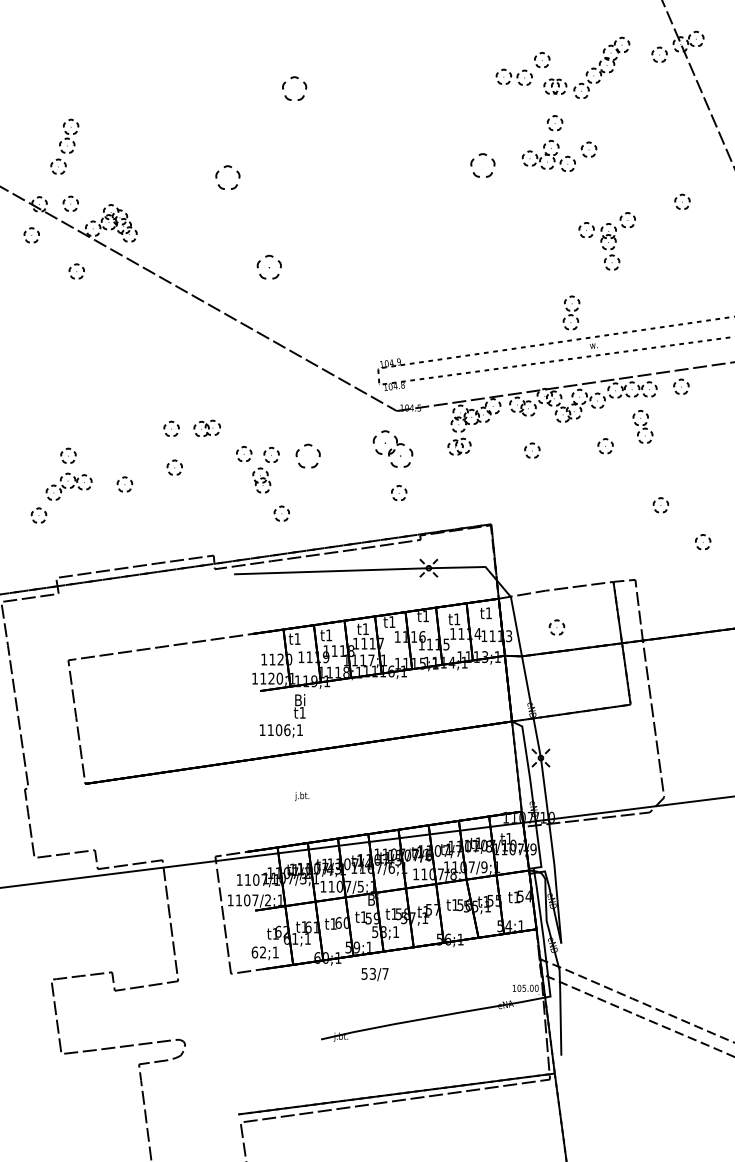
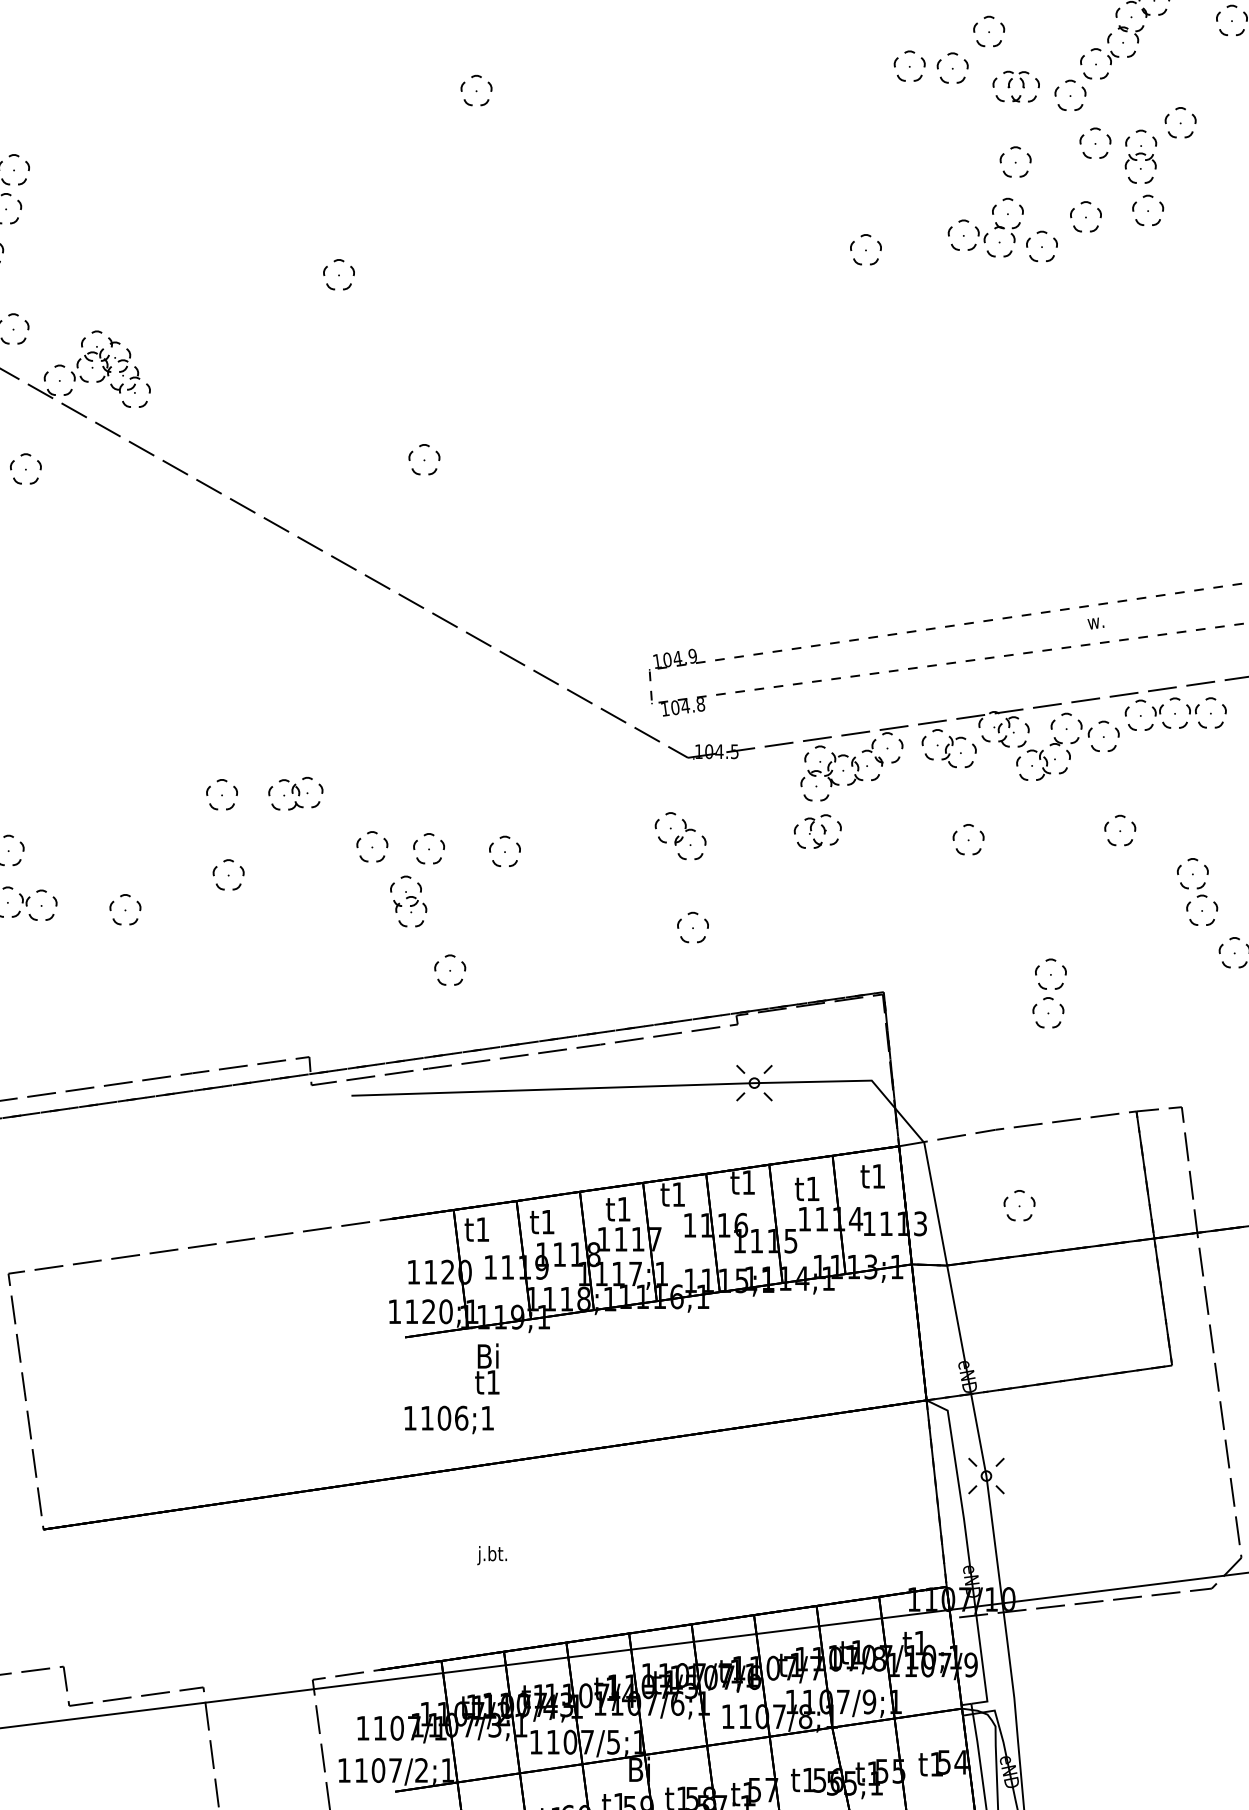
part: (294, 88) -> (476, 90), size x0.62
part: (482, 165) -> (865, 249), size x0.62
part: (228, 177) -> (339, 274), size x0.62
part: (606, 241) -> (1136, 166), moved
part: (269, 266) -> (424, 458), size x0.62
part: (571, 312) -> (1049, 992), moved
part: (642, 426) -> (1196, 891), moved
part: (393, 448) -> (681, 835), size x0.62
part: (308, 456) -> (505, 851), size x0.62

